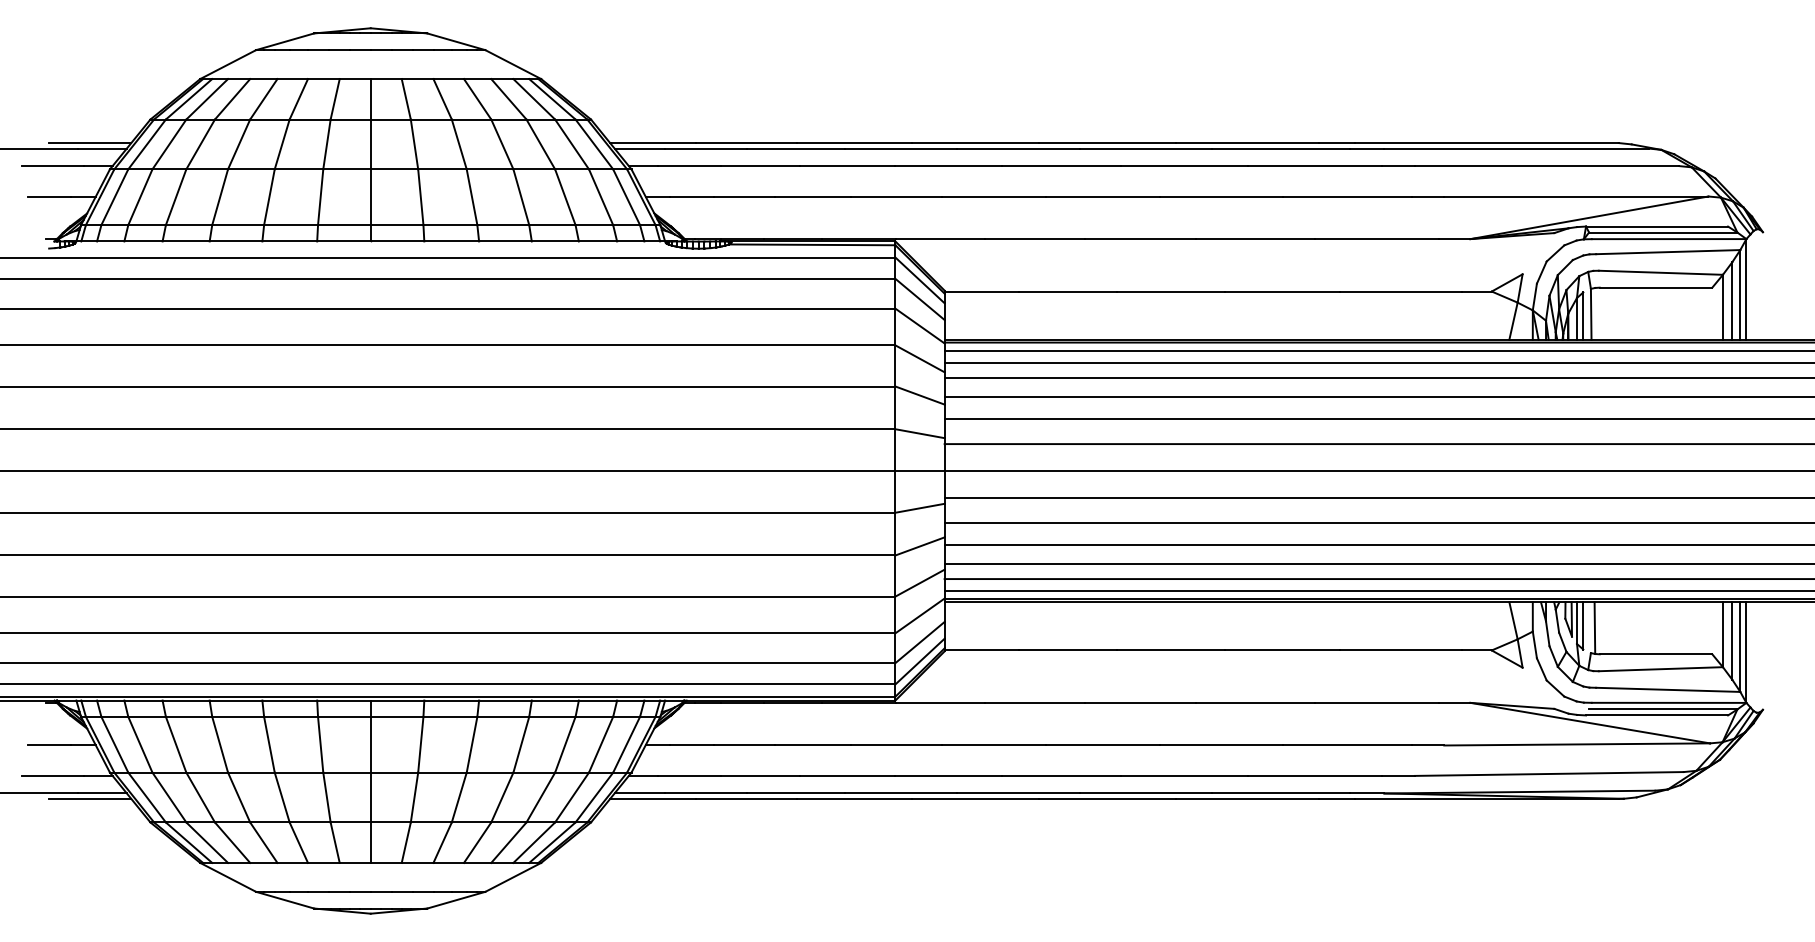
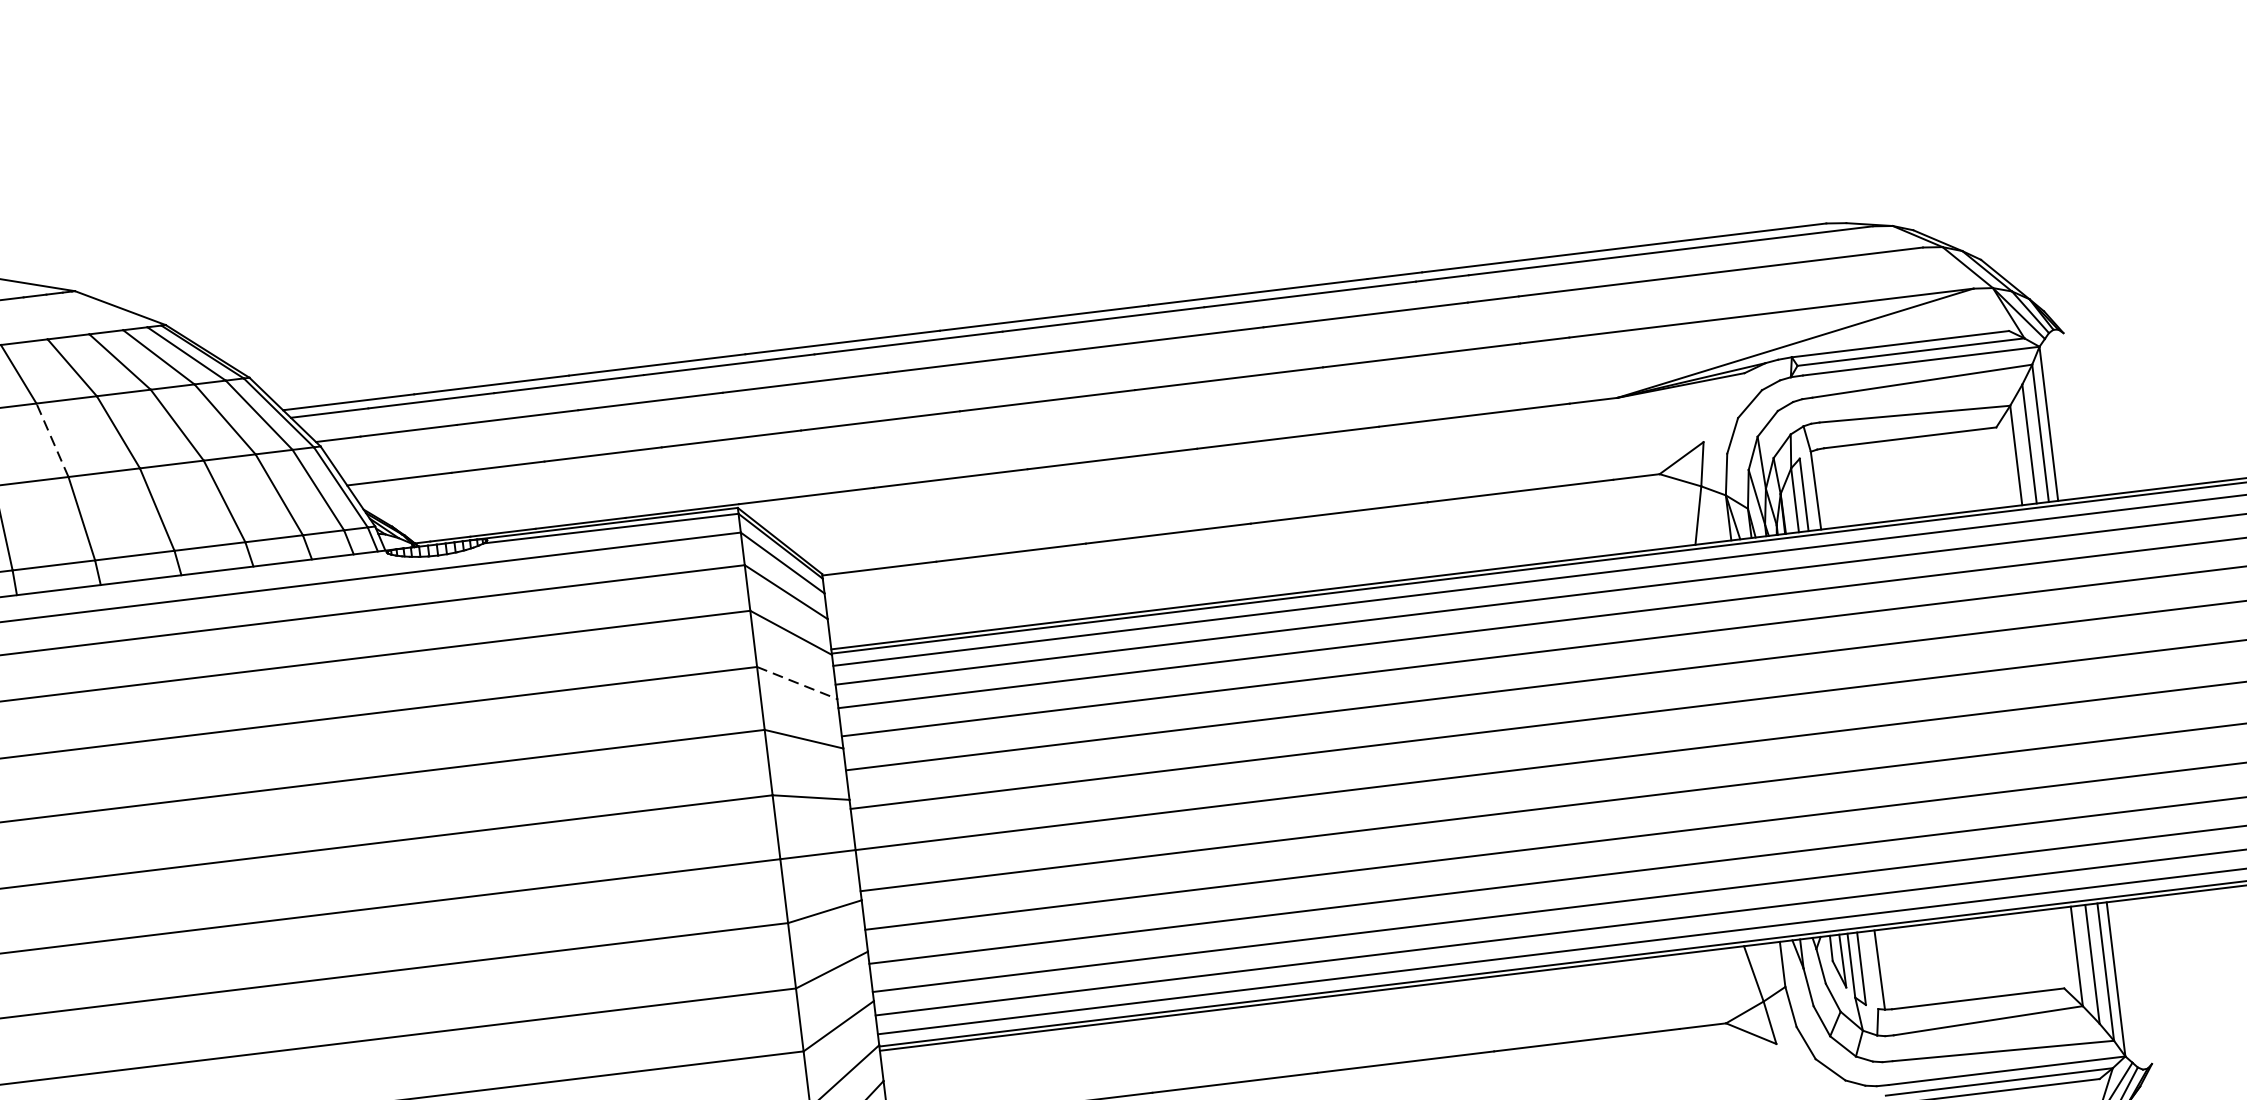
line: (459, 144) -> (52, 440), solid -> dashed
line: (920, 359) -> (798, 683), solid -> dashed

